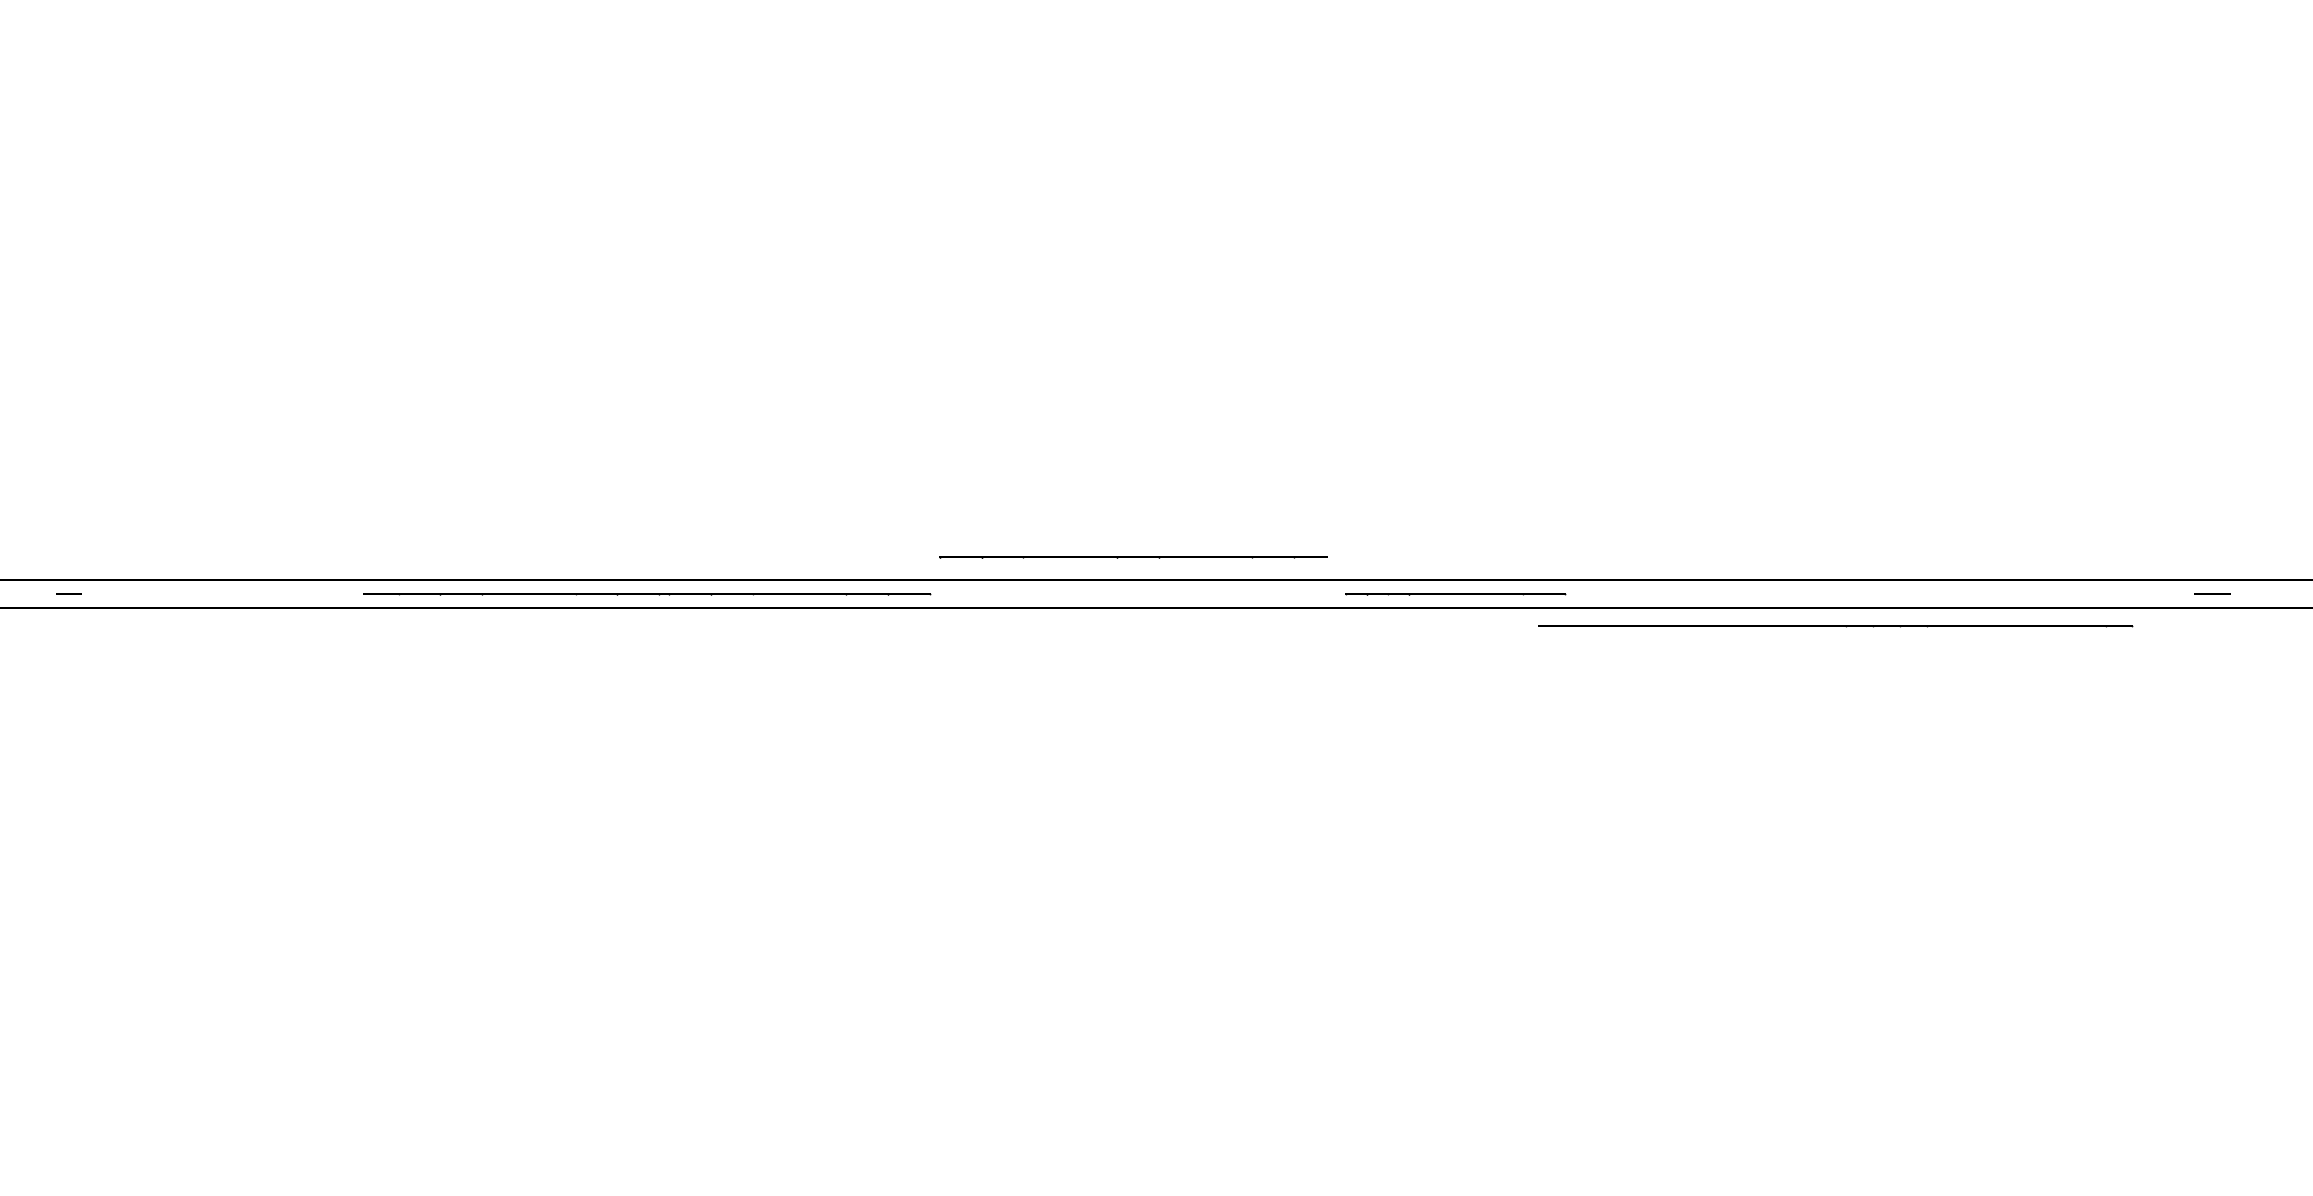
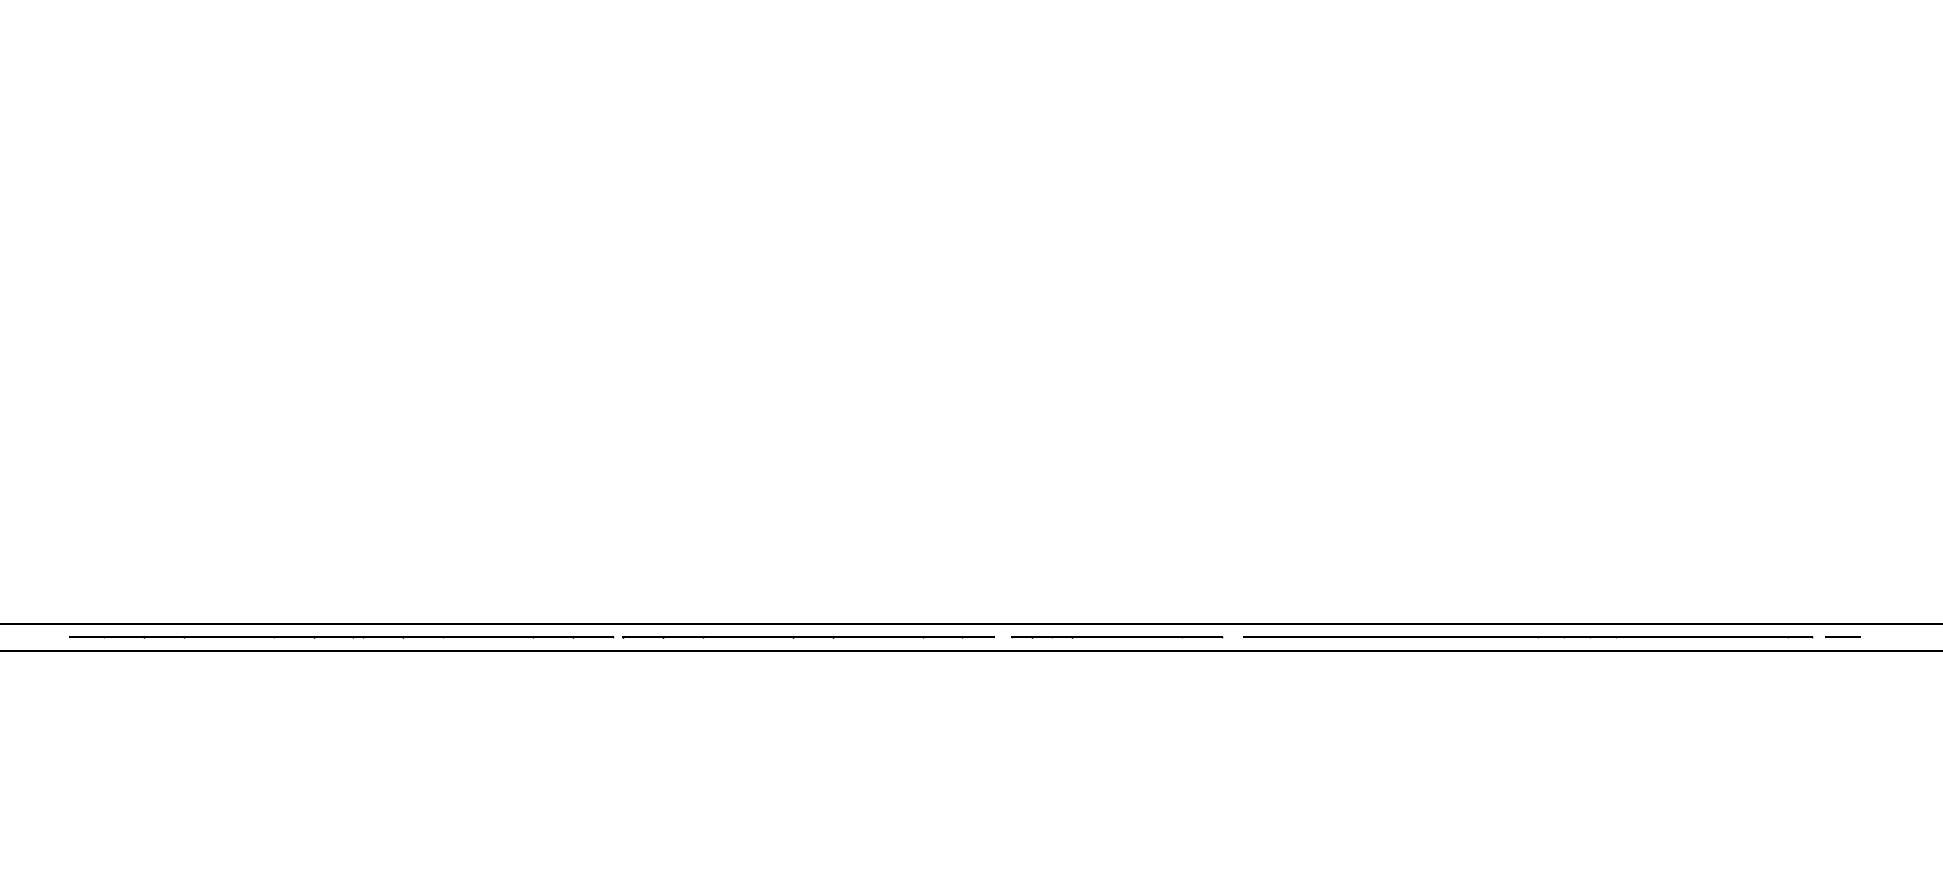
line: (1133, 557) -> (808, 637), moved
line: (1835, 626) -> (1528, 637), moved

